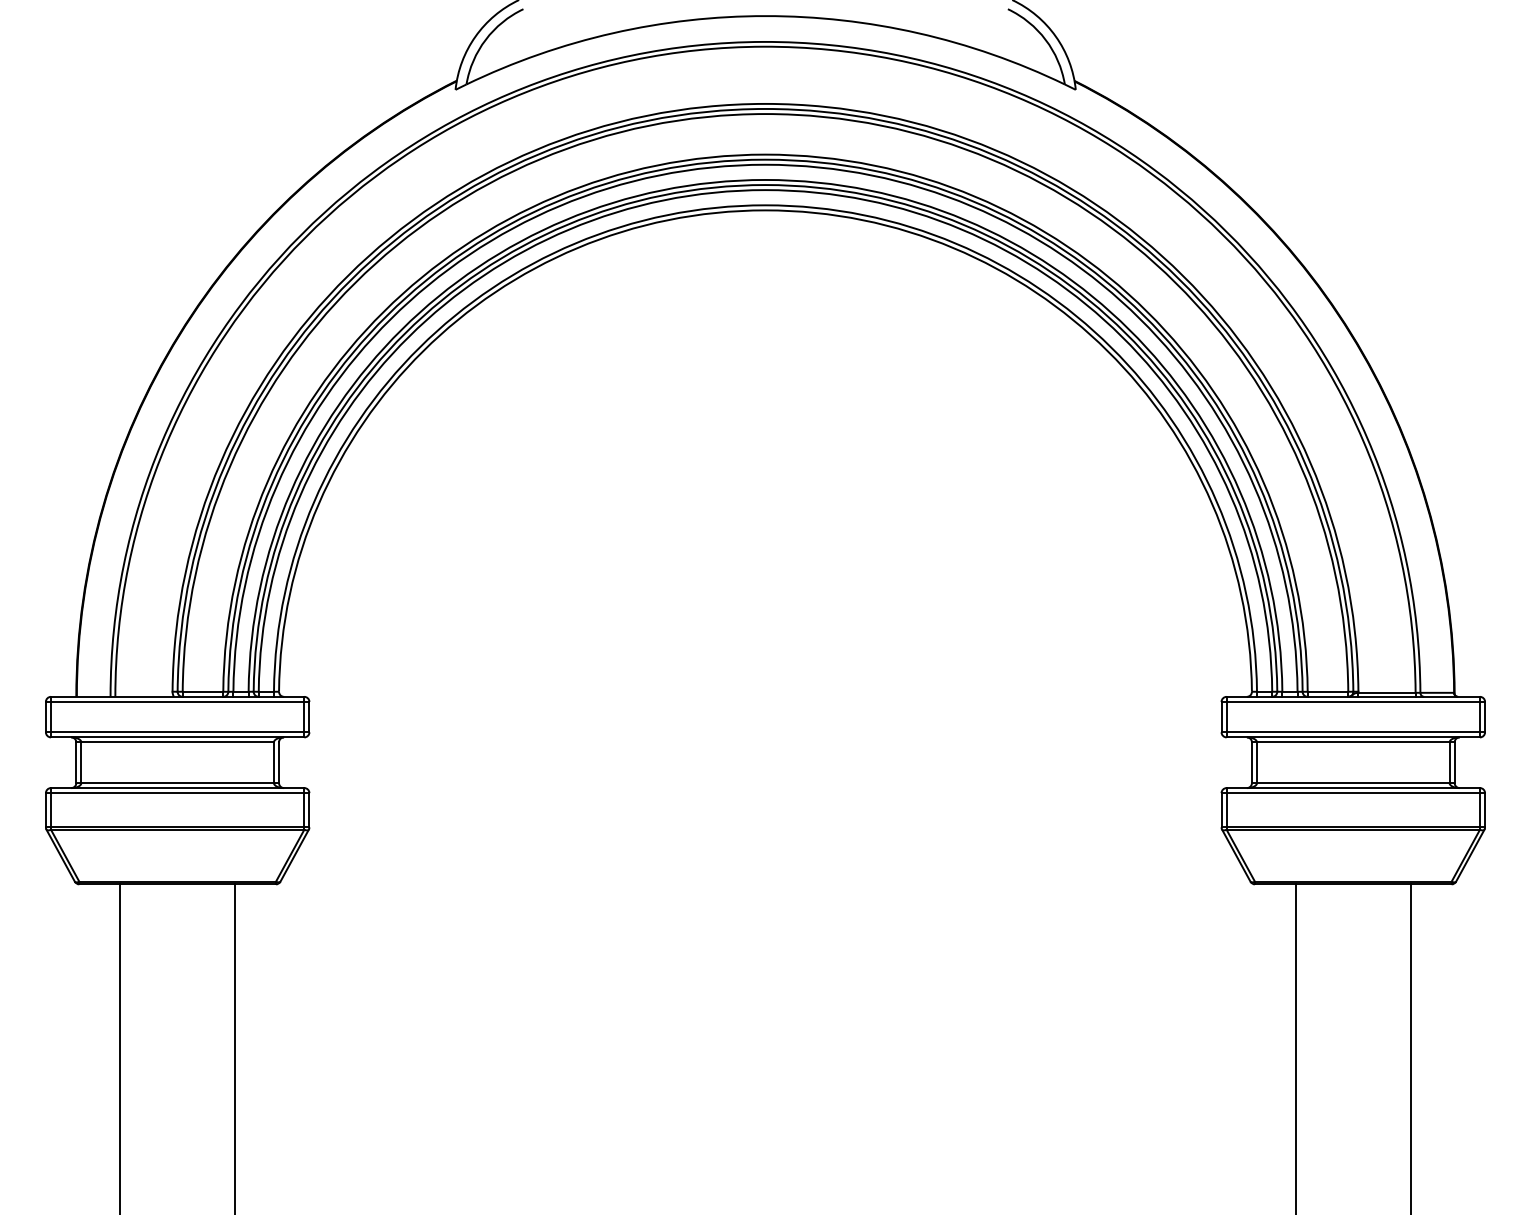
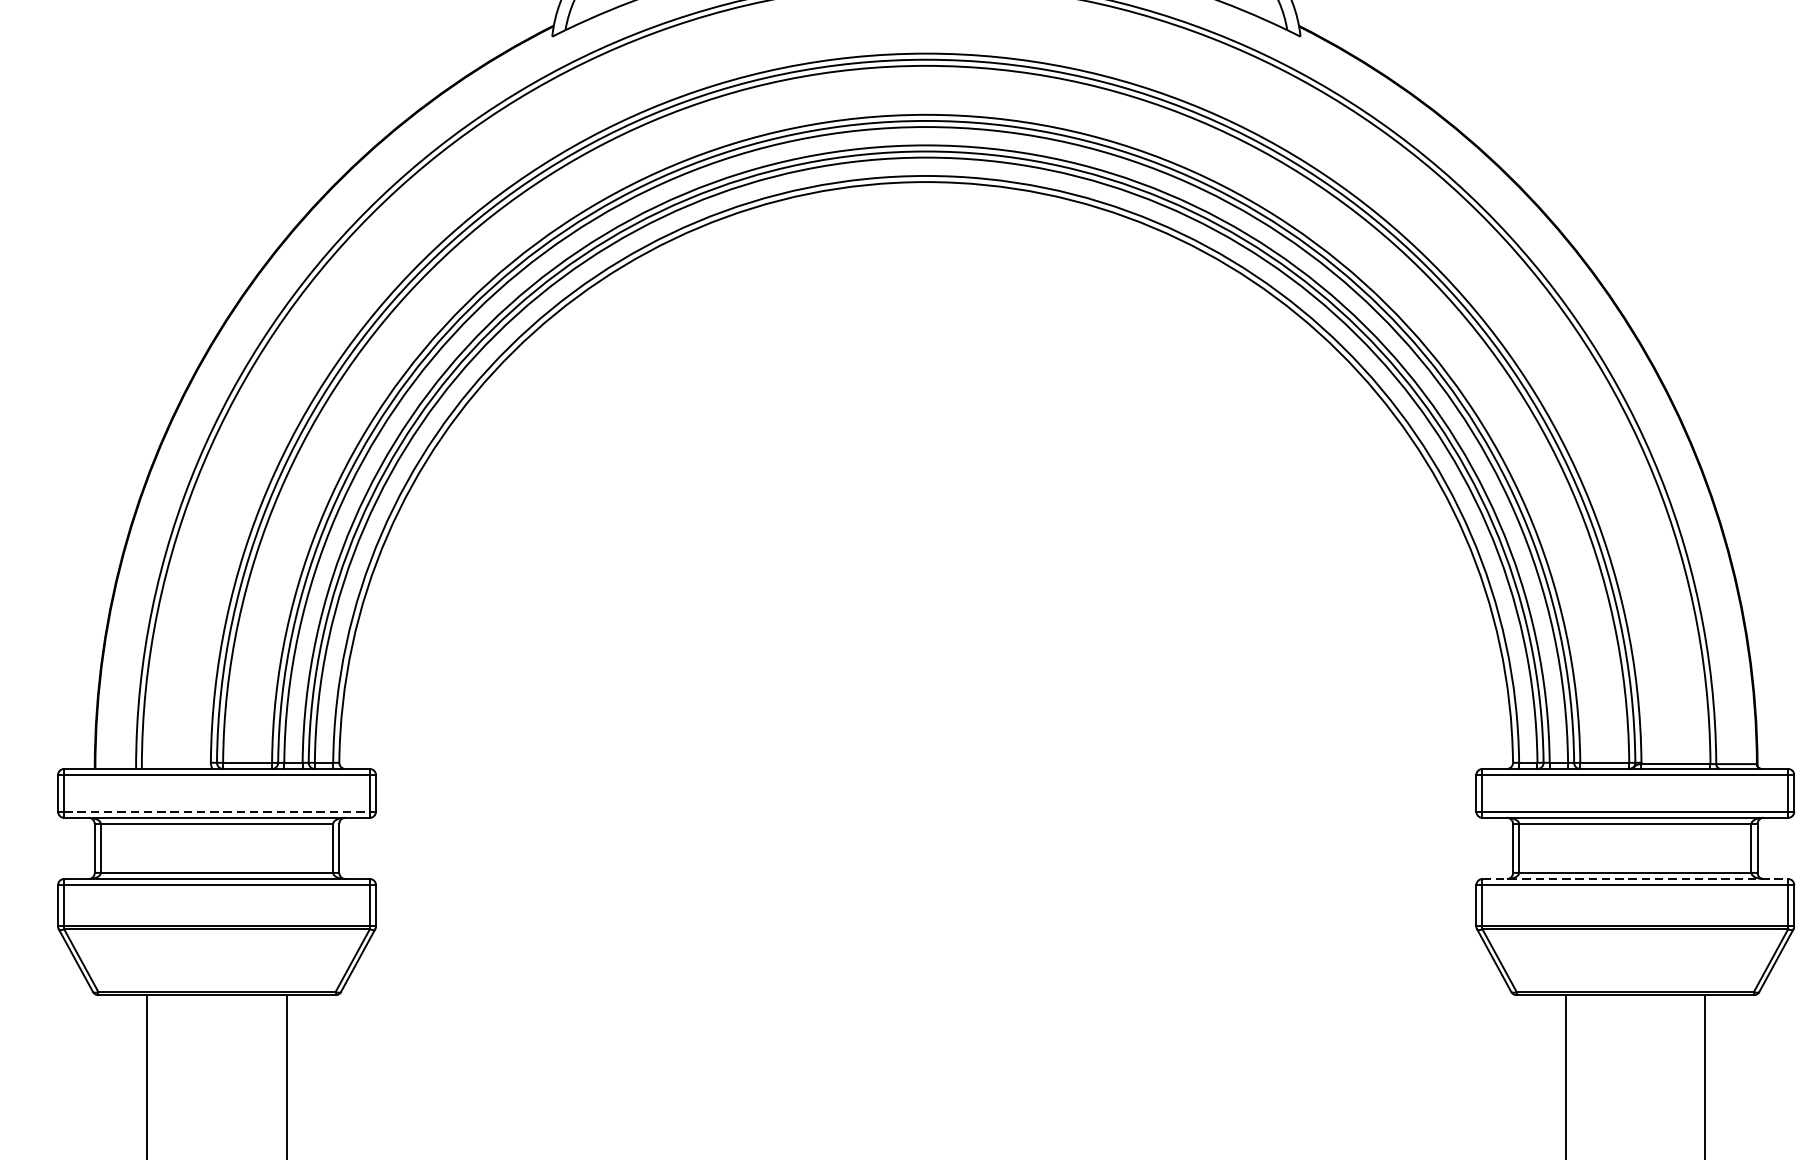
line: (177, 732) -> (216, 811), solid -> dashed
line: (1353, 788) -> (1635, 879), solid -> dashed

